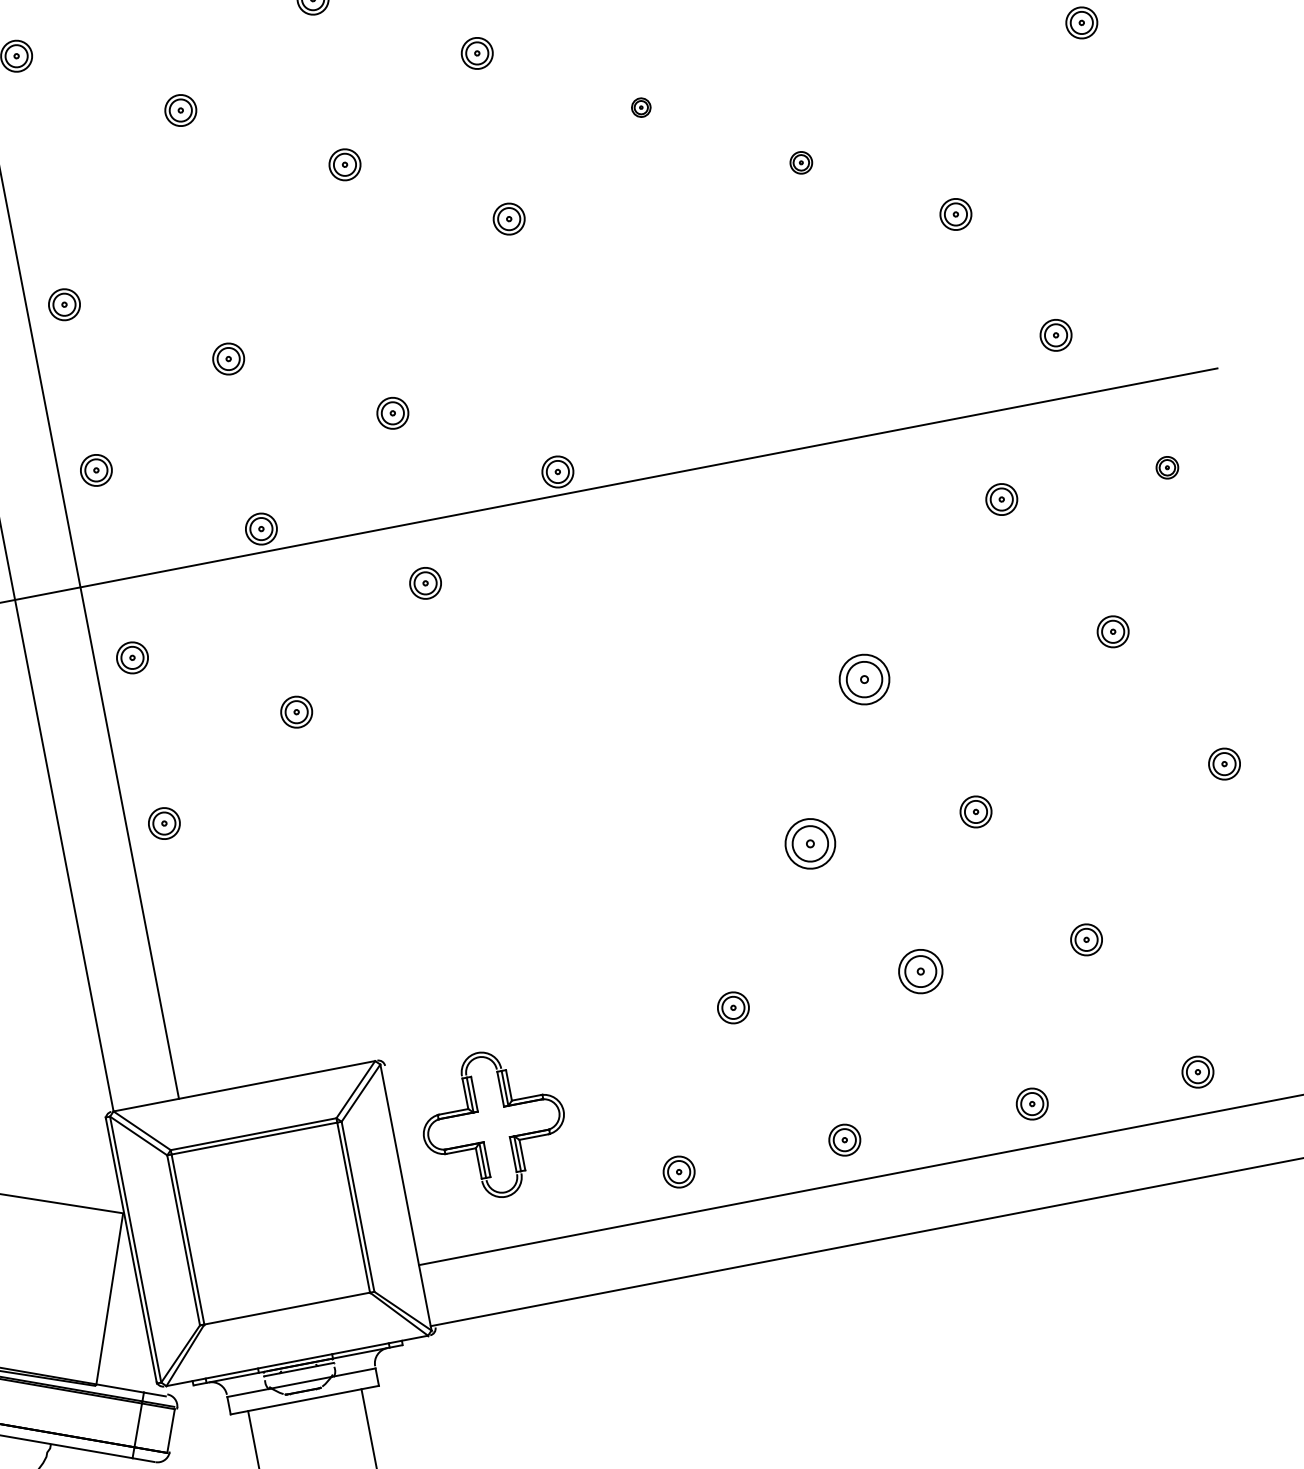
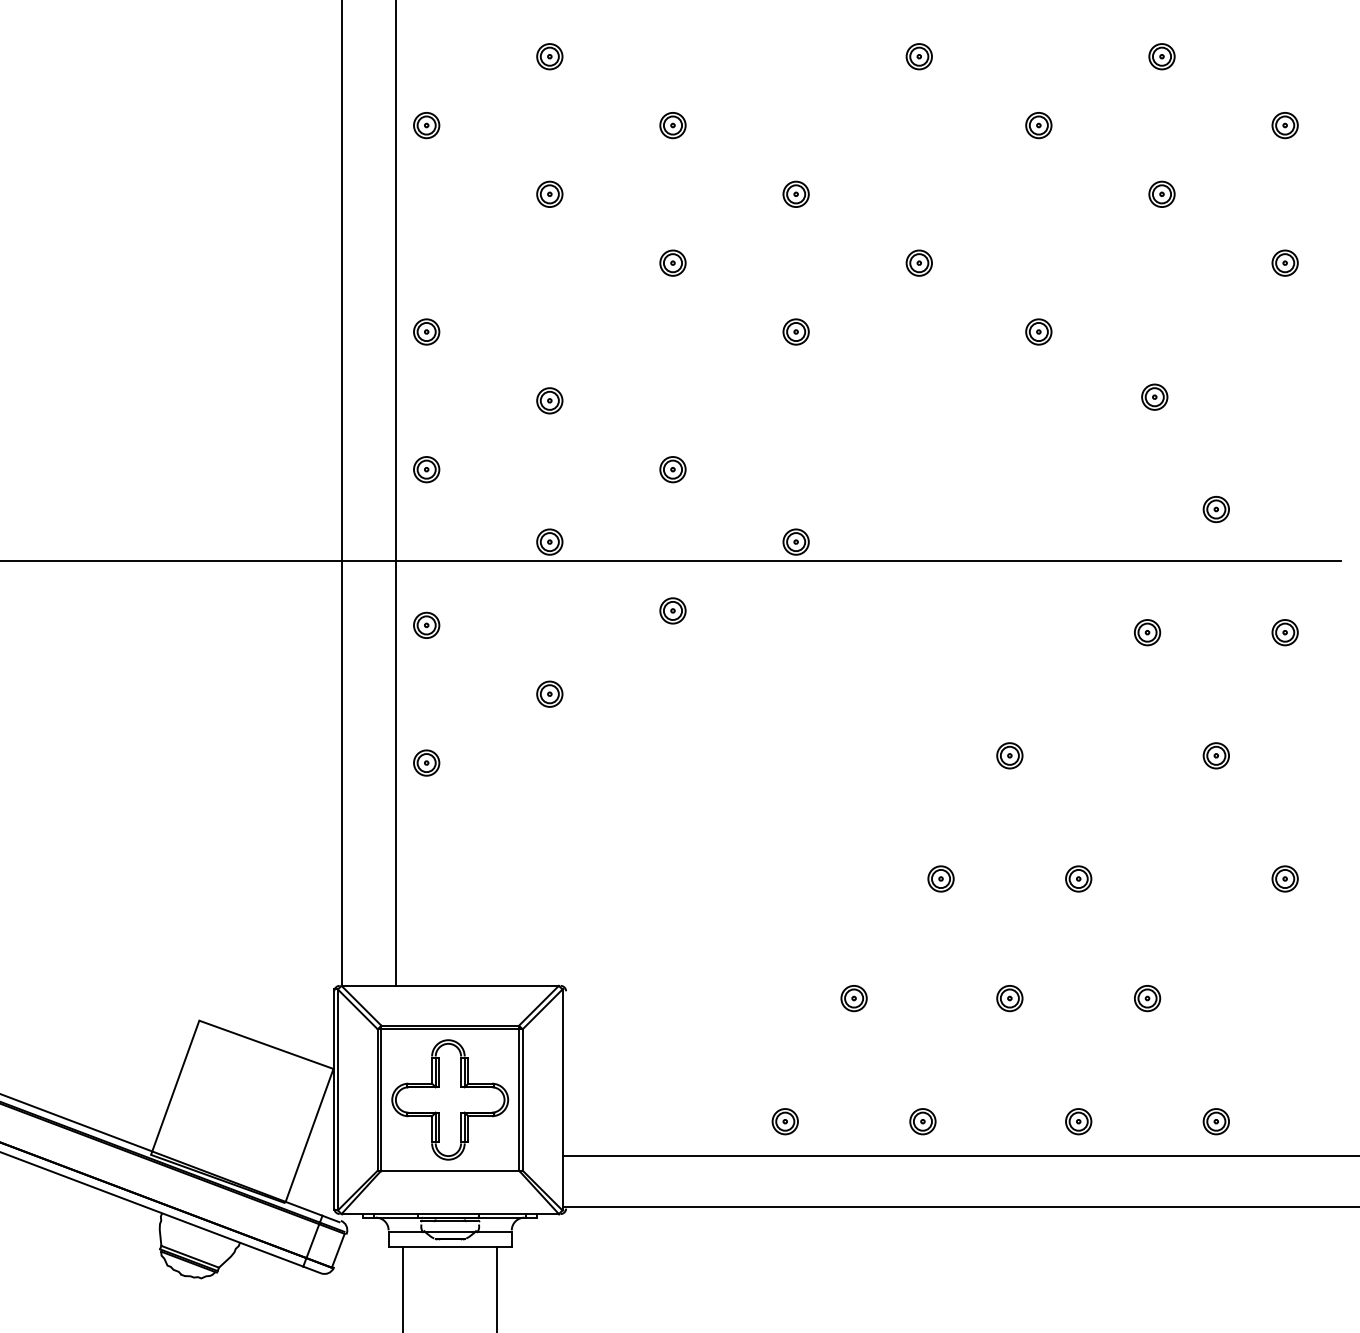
part: (640, 107) -> (918, 262), size x1.67
part: (800, 162) -> (1038, 331), size x1.43
part: (1166, 467) -> (1284, 632), size x1.43
part: (864, 679) -> (1009, 755), size x0.62
part: (809, 843) -> (940, 878), size x0.62
part: (920, 971) -> (1009, 998), size x0.71
part: (494, 1123) -> (450, 1099), moved

